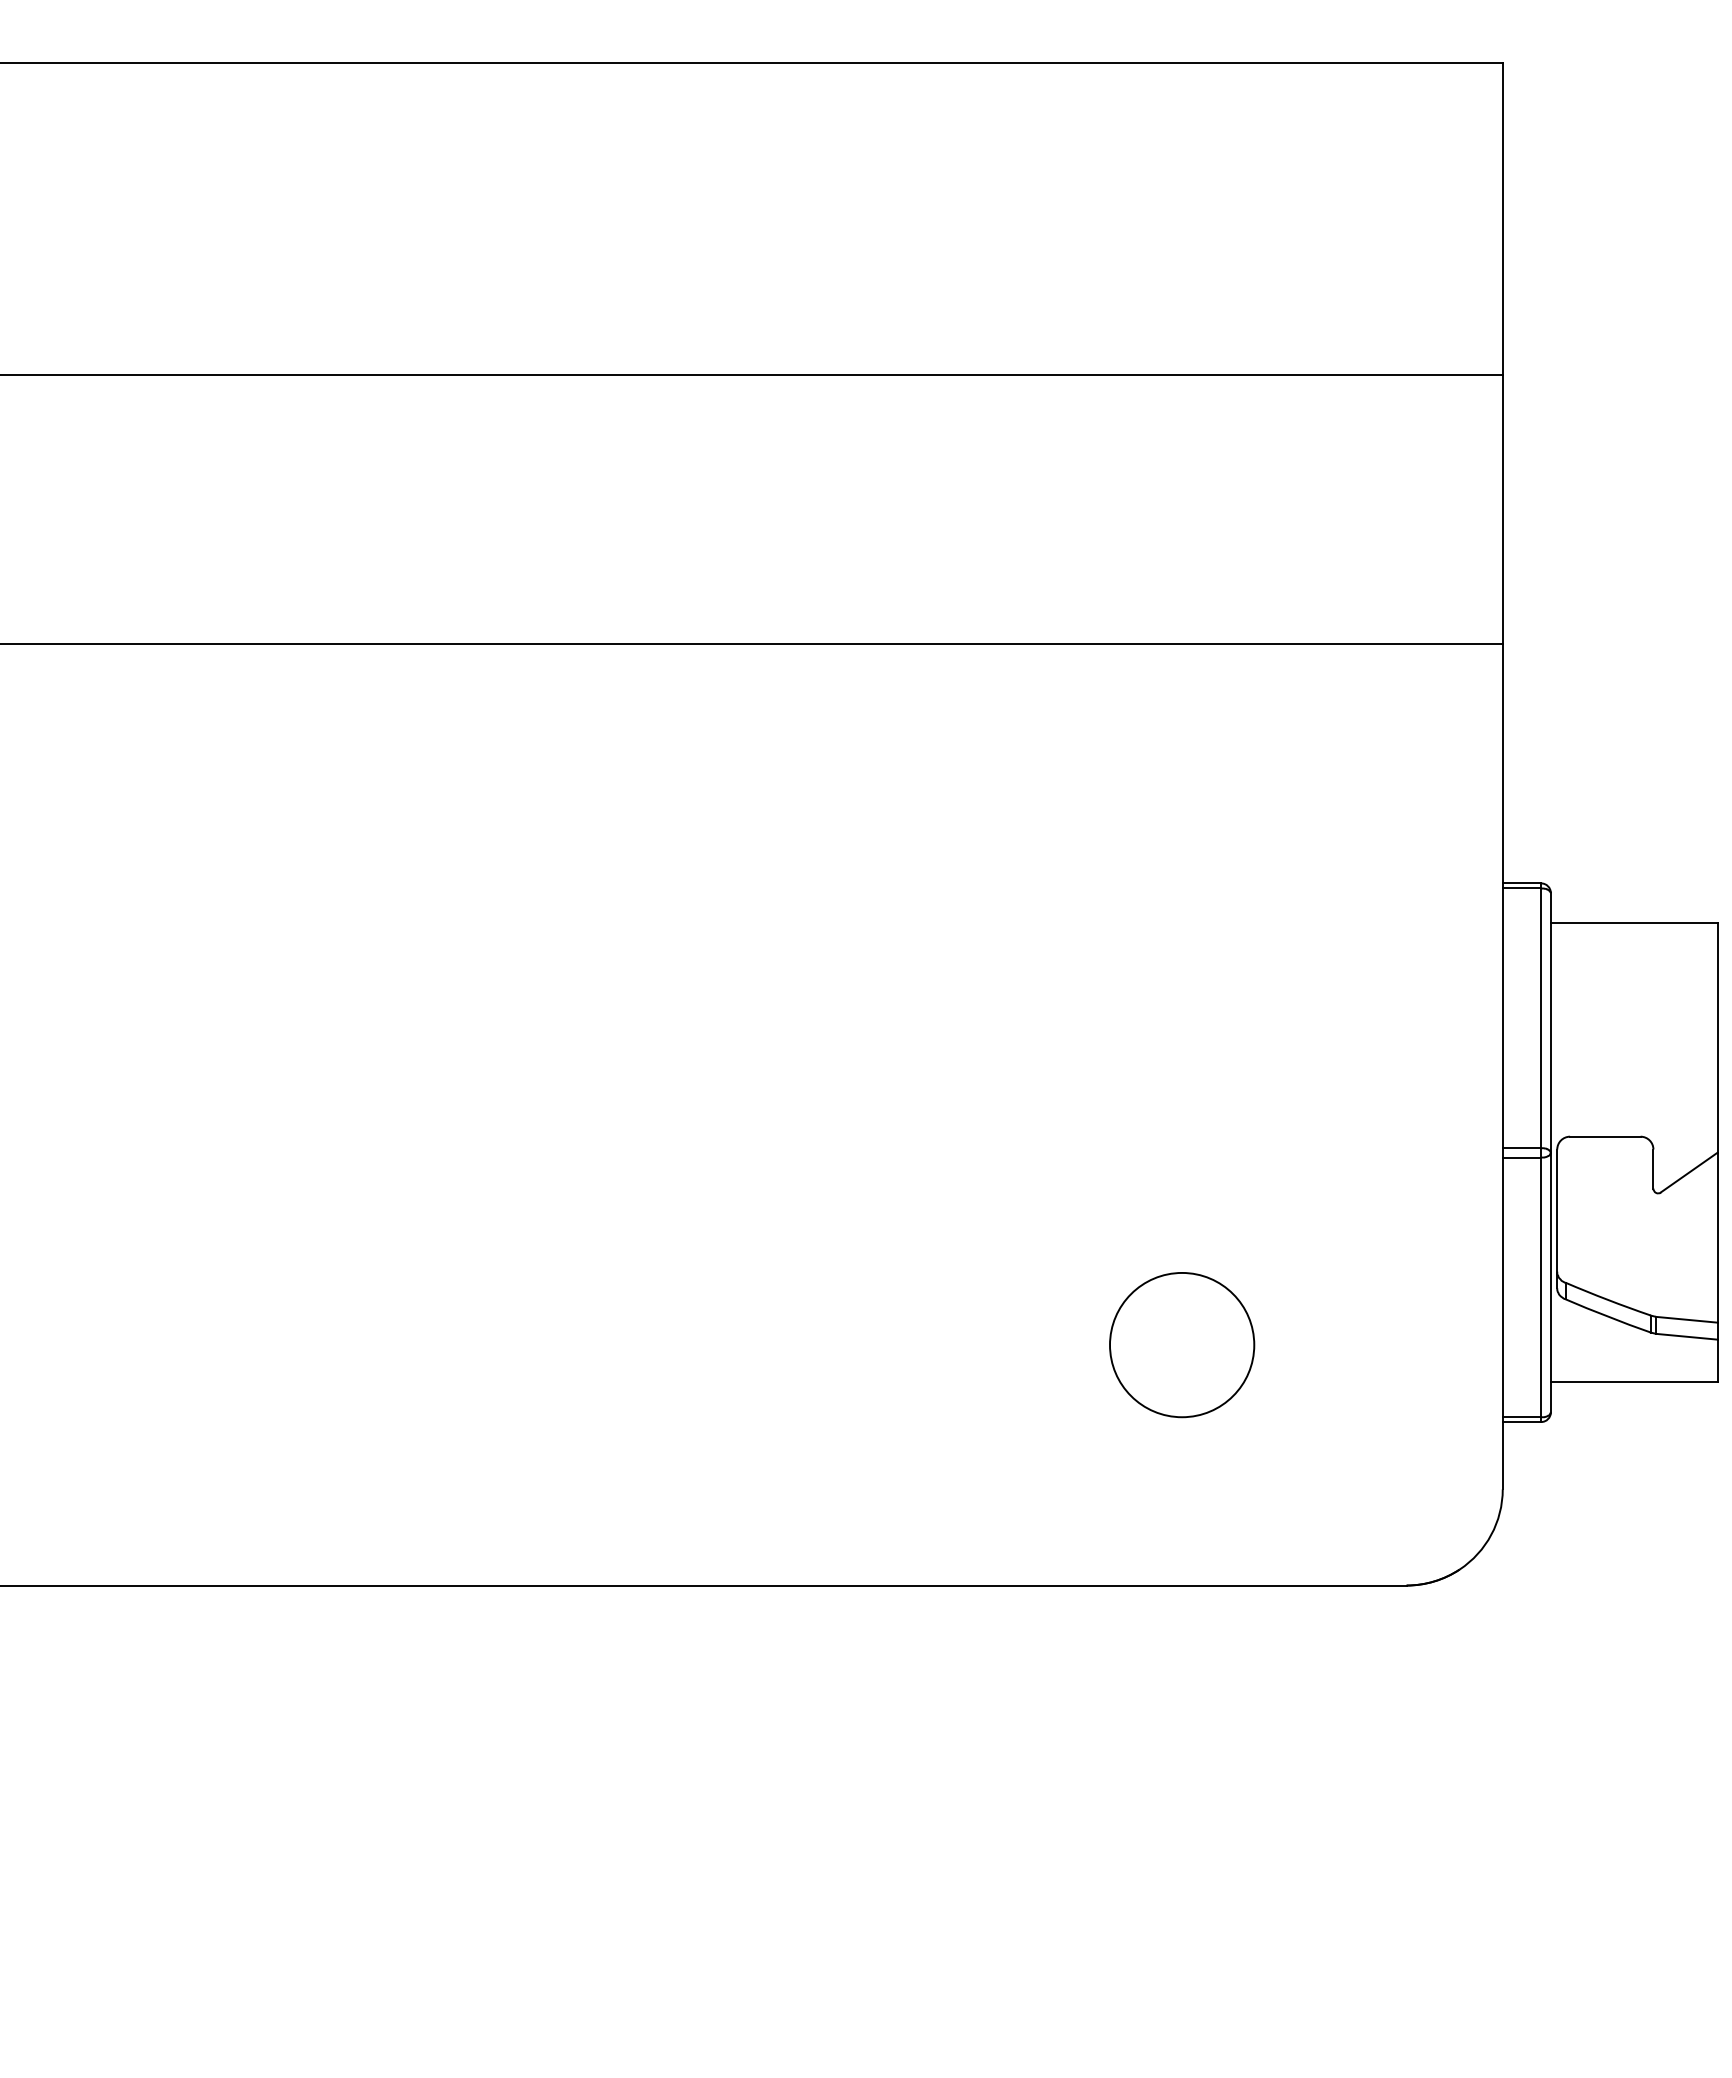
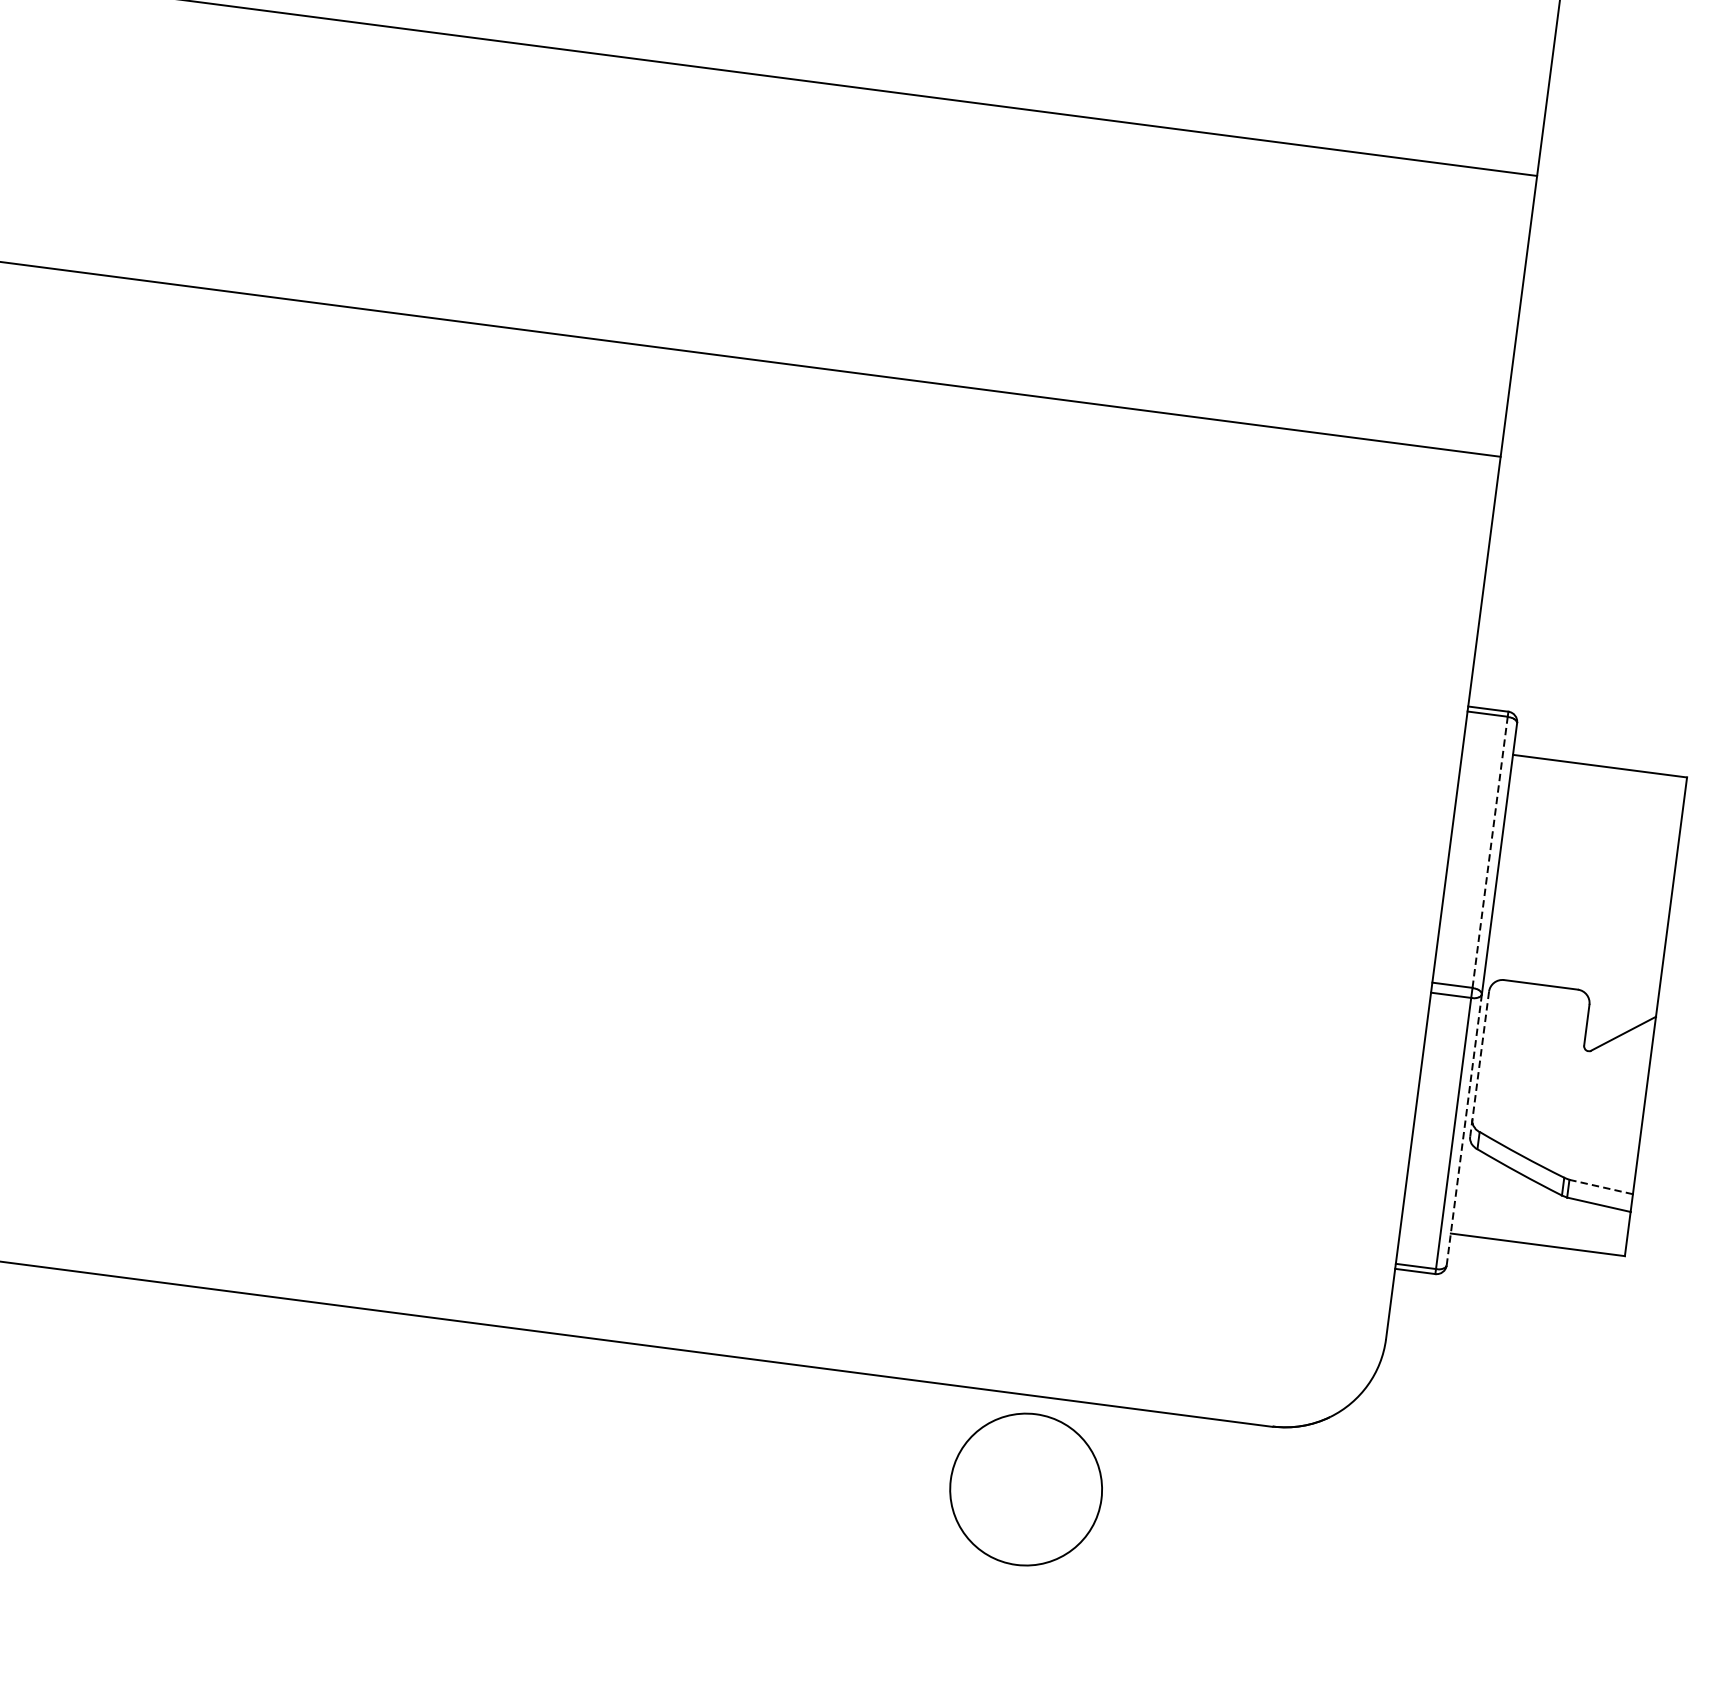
line: (1541, 1018) -> (1490, 852), solid -> dashed
line: (1557, 1219) -> (1479, 1064), solid -> dashed
line: (1550, 1282) -> (1463, 1129), solid -> dashed
line: (1686, 1319) -> (1600, 1186), solid -> dashed
circle: (1182, 1345) -> (1026, 1490), moved

